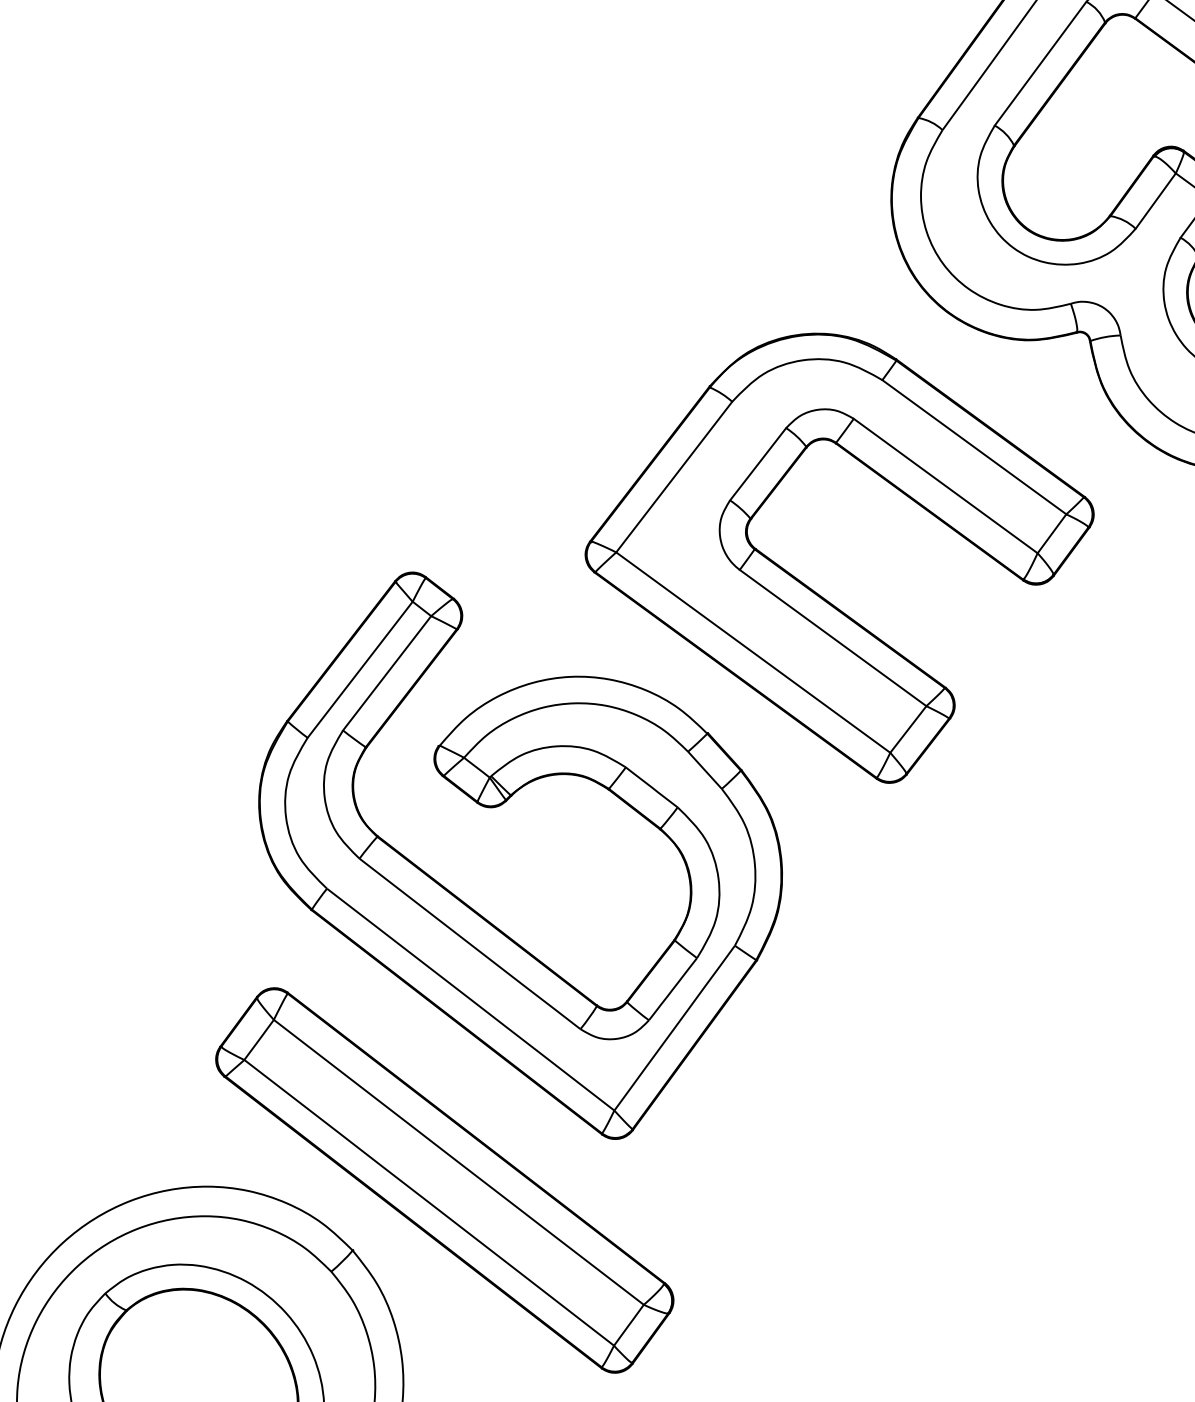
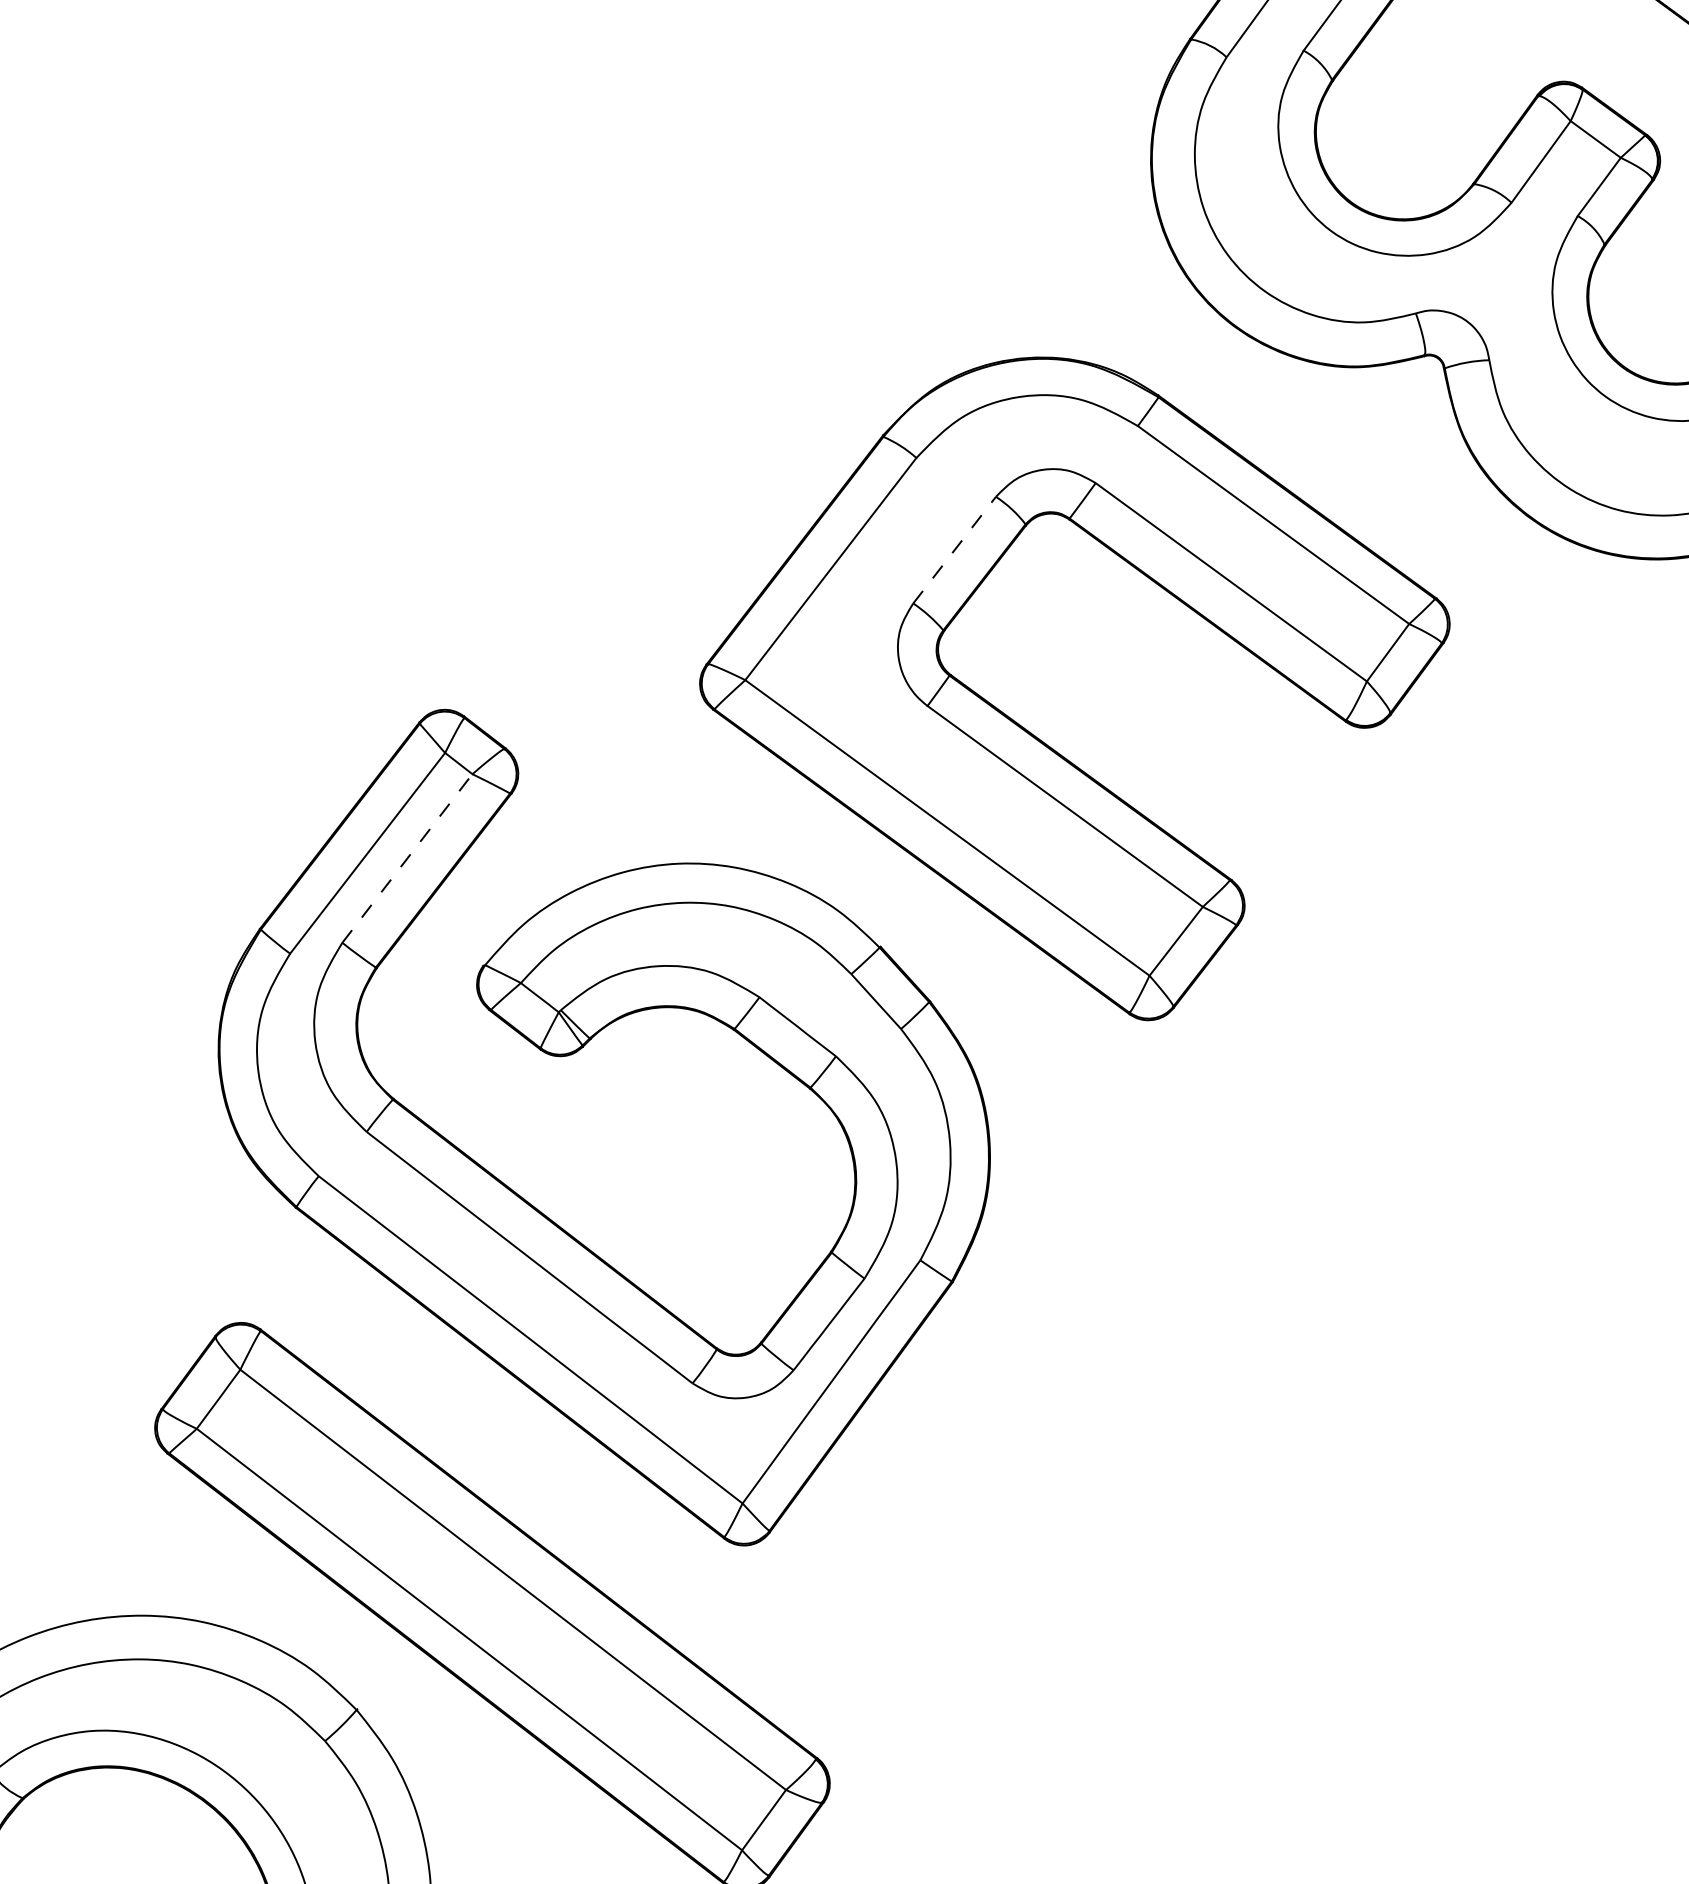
line: (758, 464) -> (955, 550), solid -> dashed
line: (387, 672) -> (407, 857), solid -> dashed

